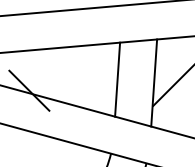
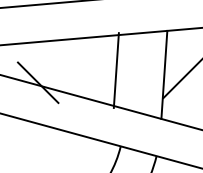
line: (116, 79) -> (115, 70), moved

